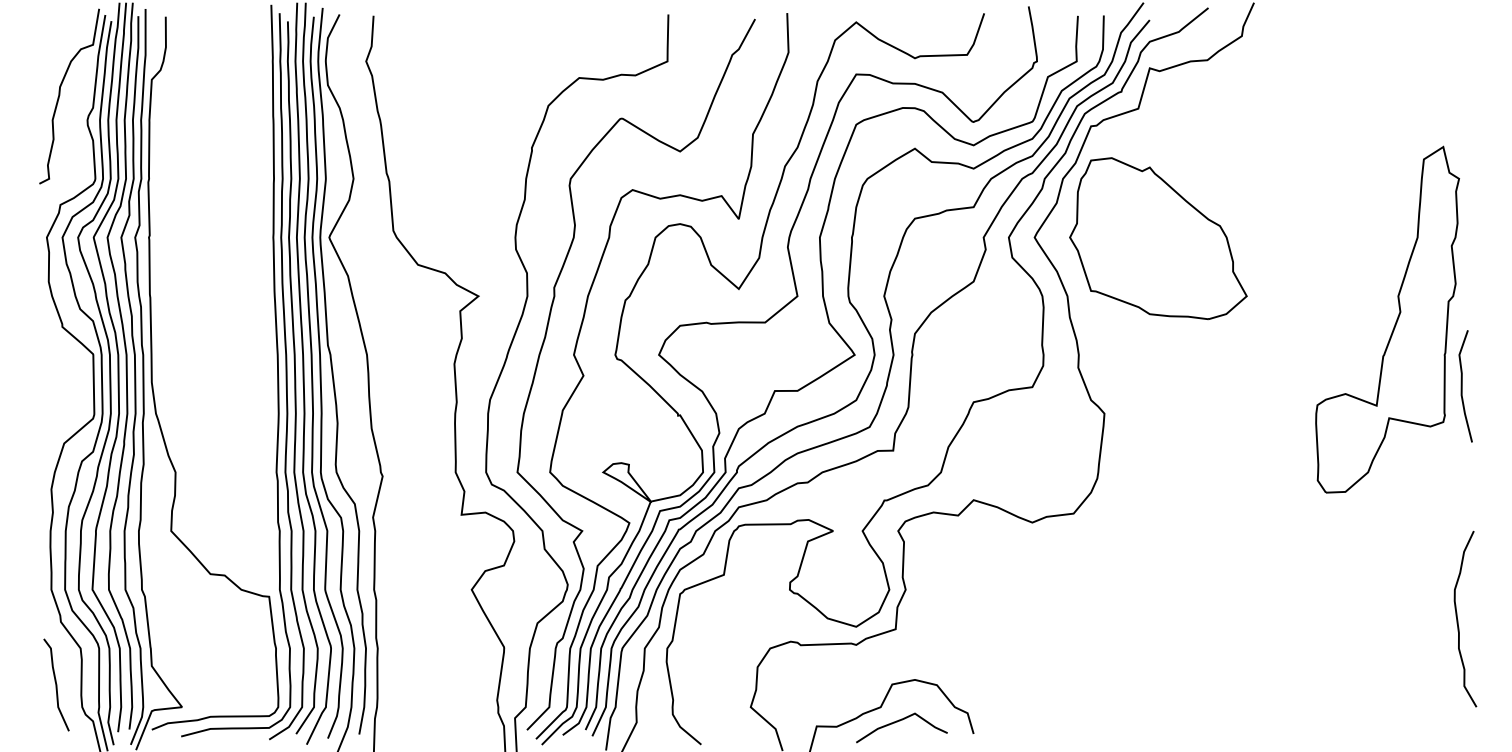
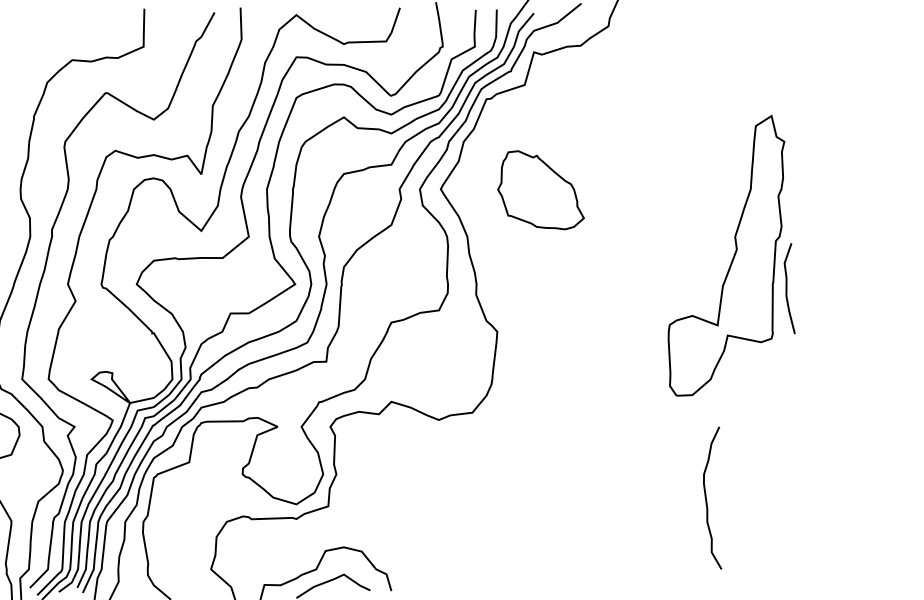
part: (1158, 238) -> (541, 190), size x0.6
curve: (1462, 386) -> (787, 288), moved
curve: (1458, 619) -> (706, 498), moved

